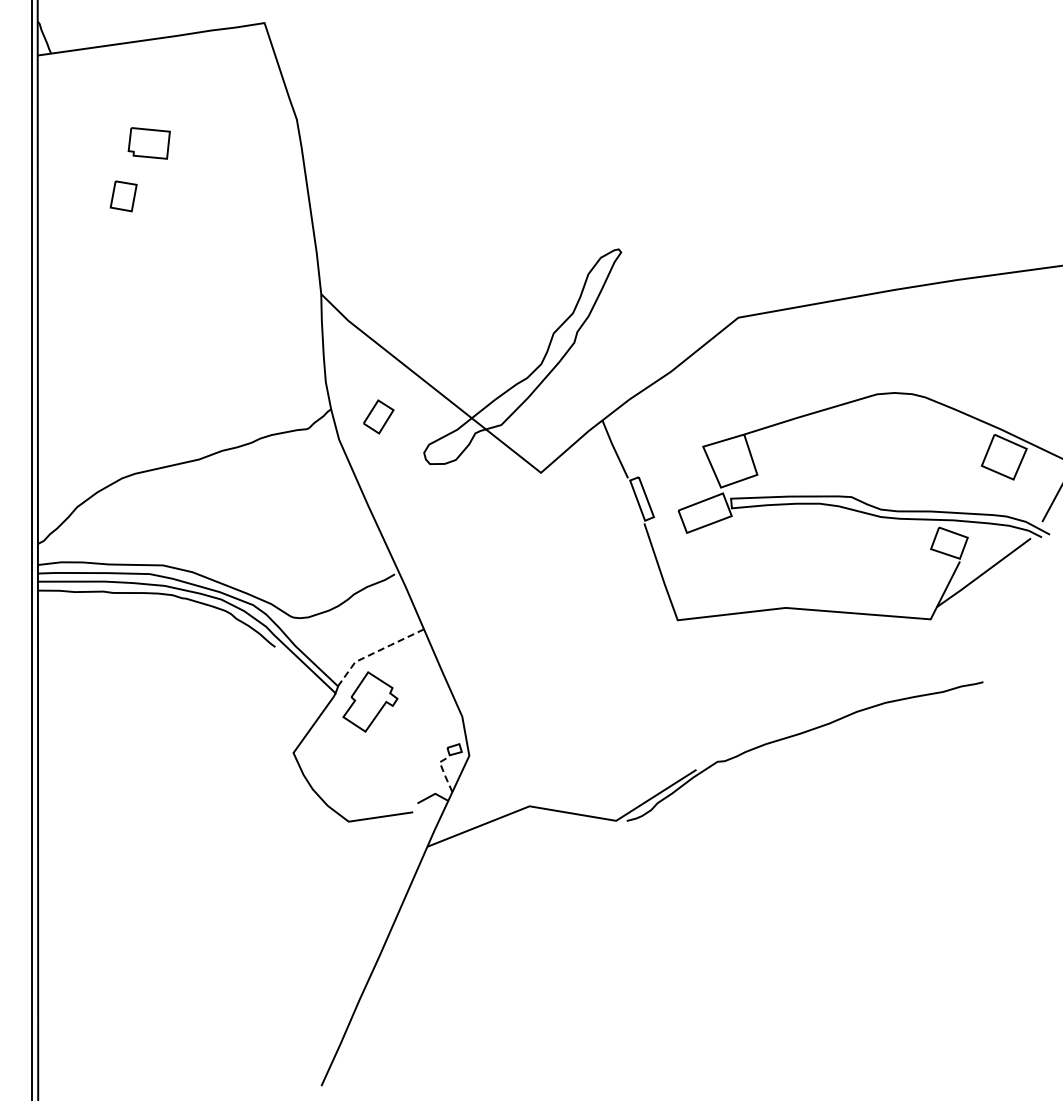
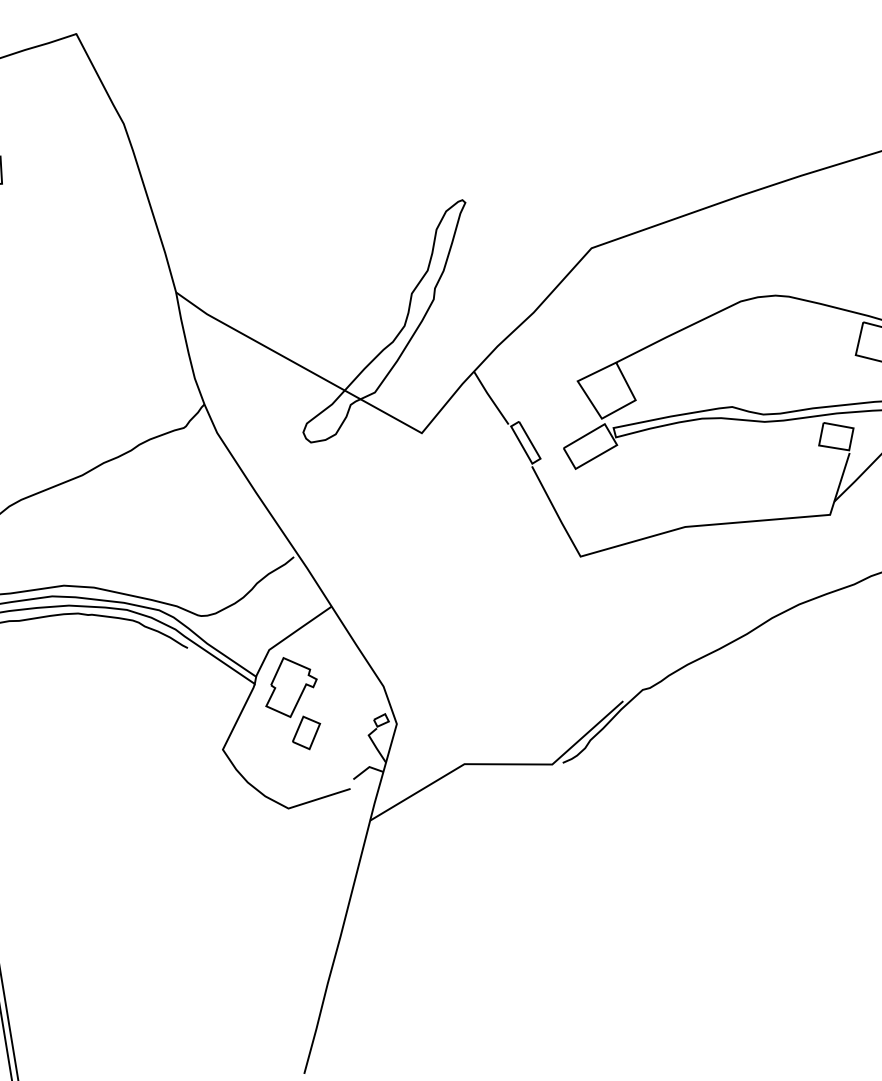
part: (378, 416) -> (306, 732), moved
line: (376, 652) -> (288, 637), dashed -> solid
line: (443, 772) -> (374, 744), dashed -> solid

